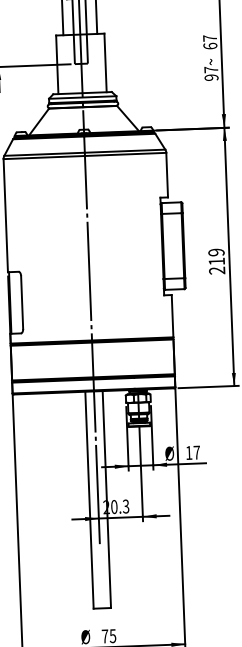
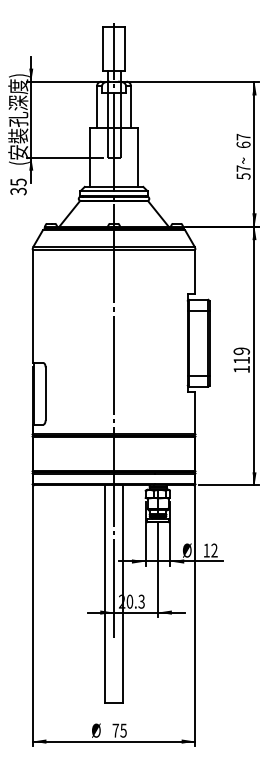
text: (211, 77) -> (243, 176), 97~ -> 57~
text: (216, 270) -> (241, 369), 219 -> 119
text: (196, 452) -> (214, 550), 17 -> 12

